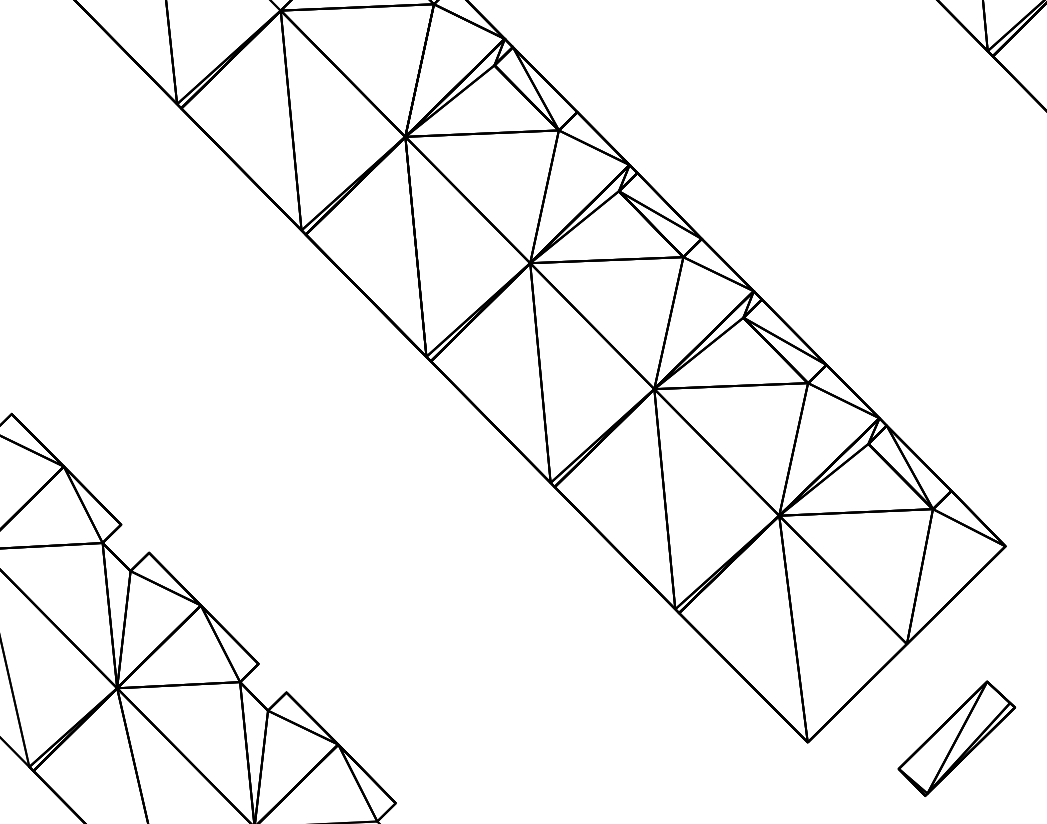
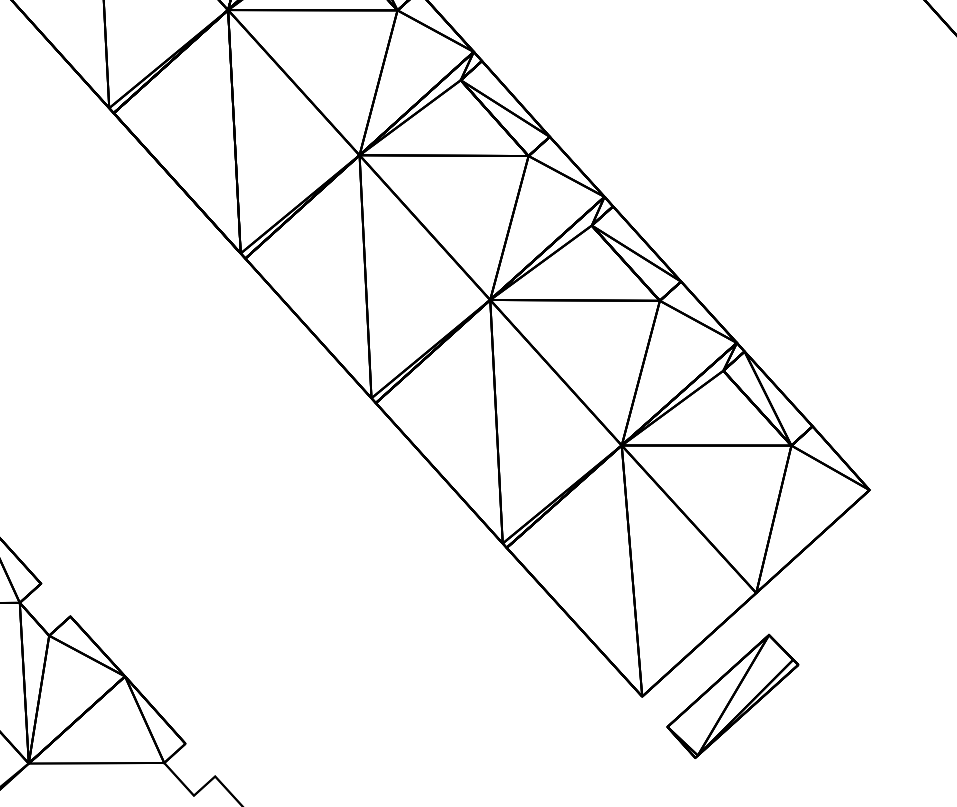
part: (956, 738) -> (732, 696), moved

